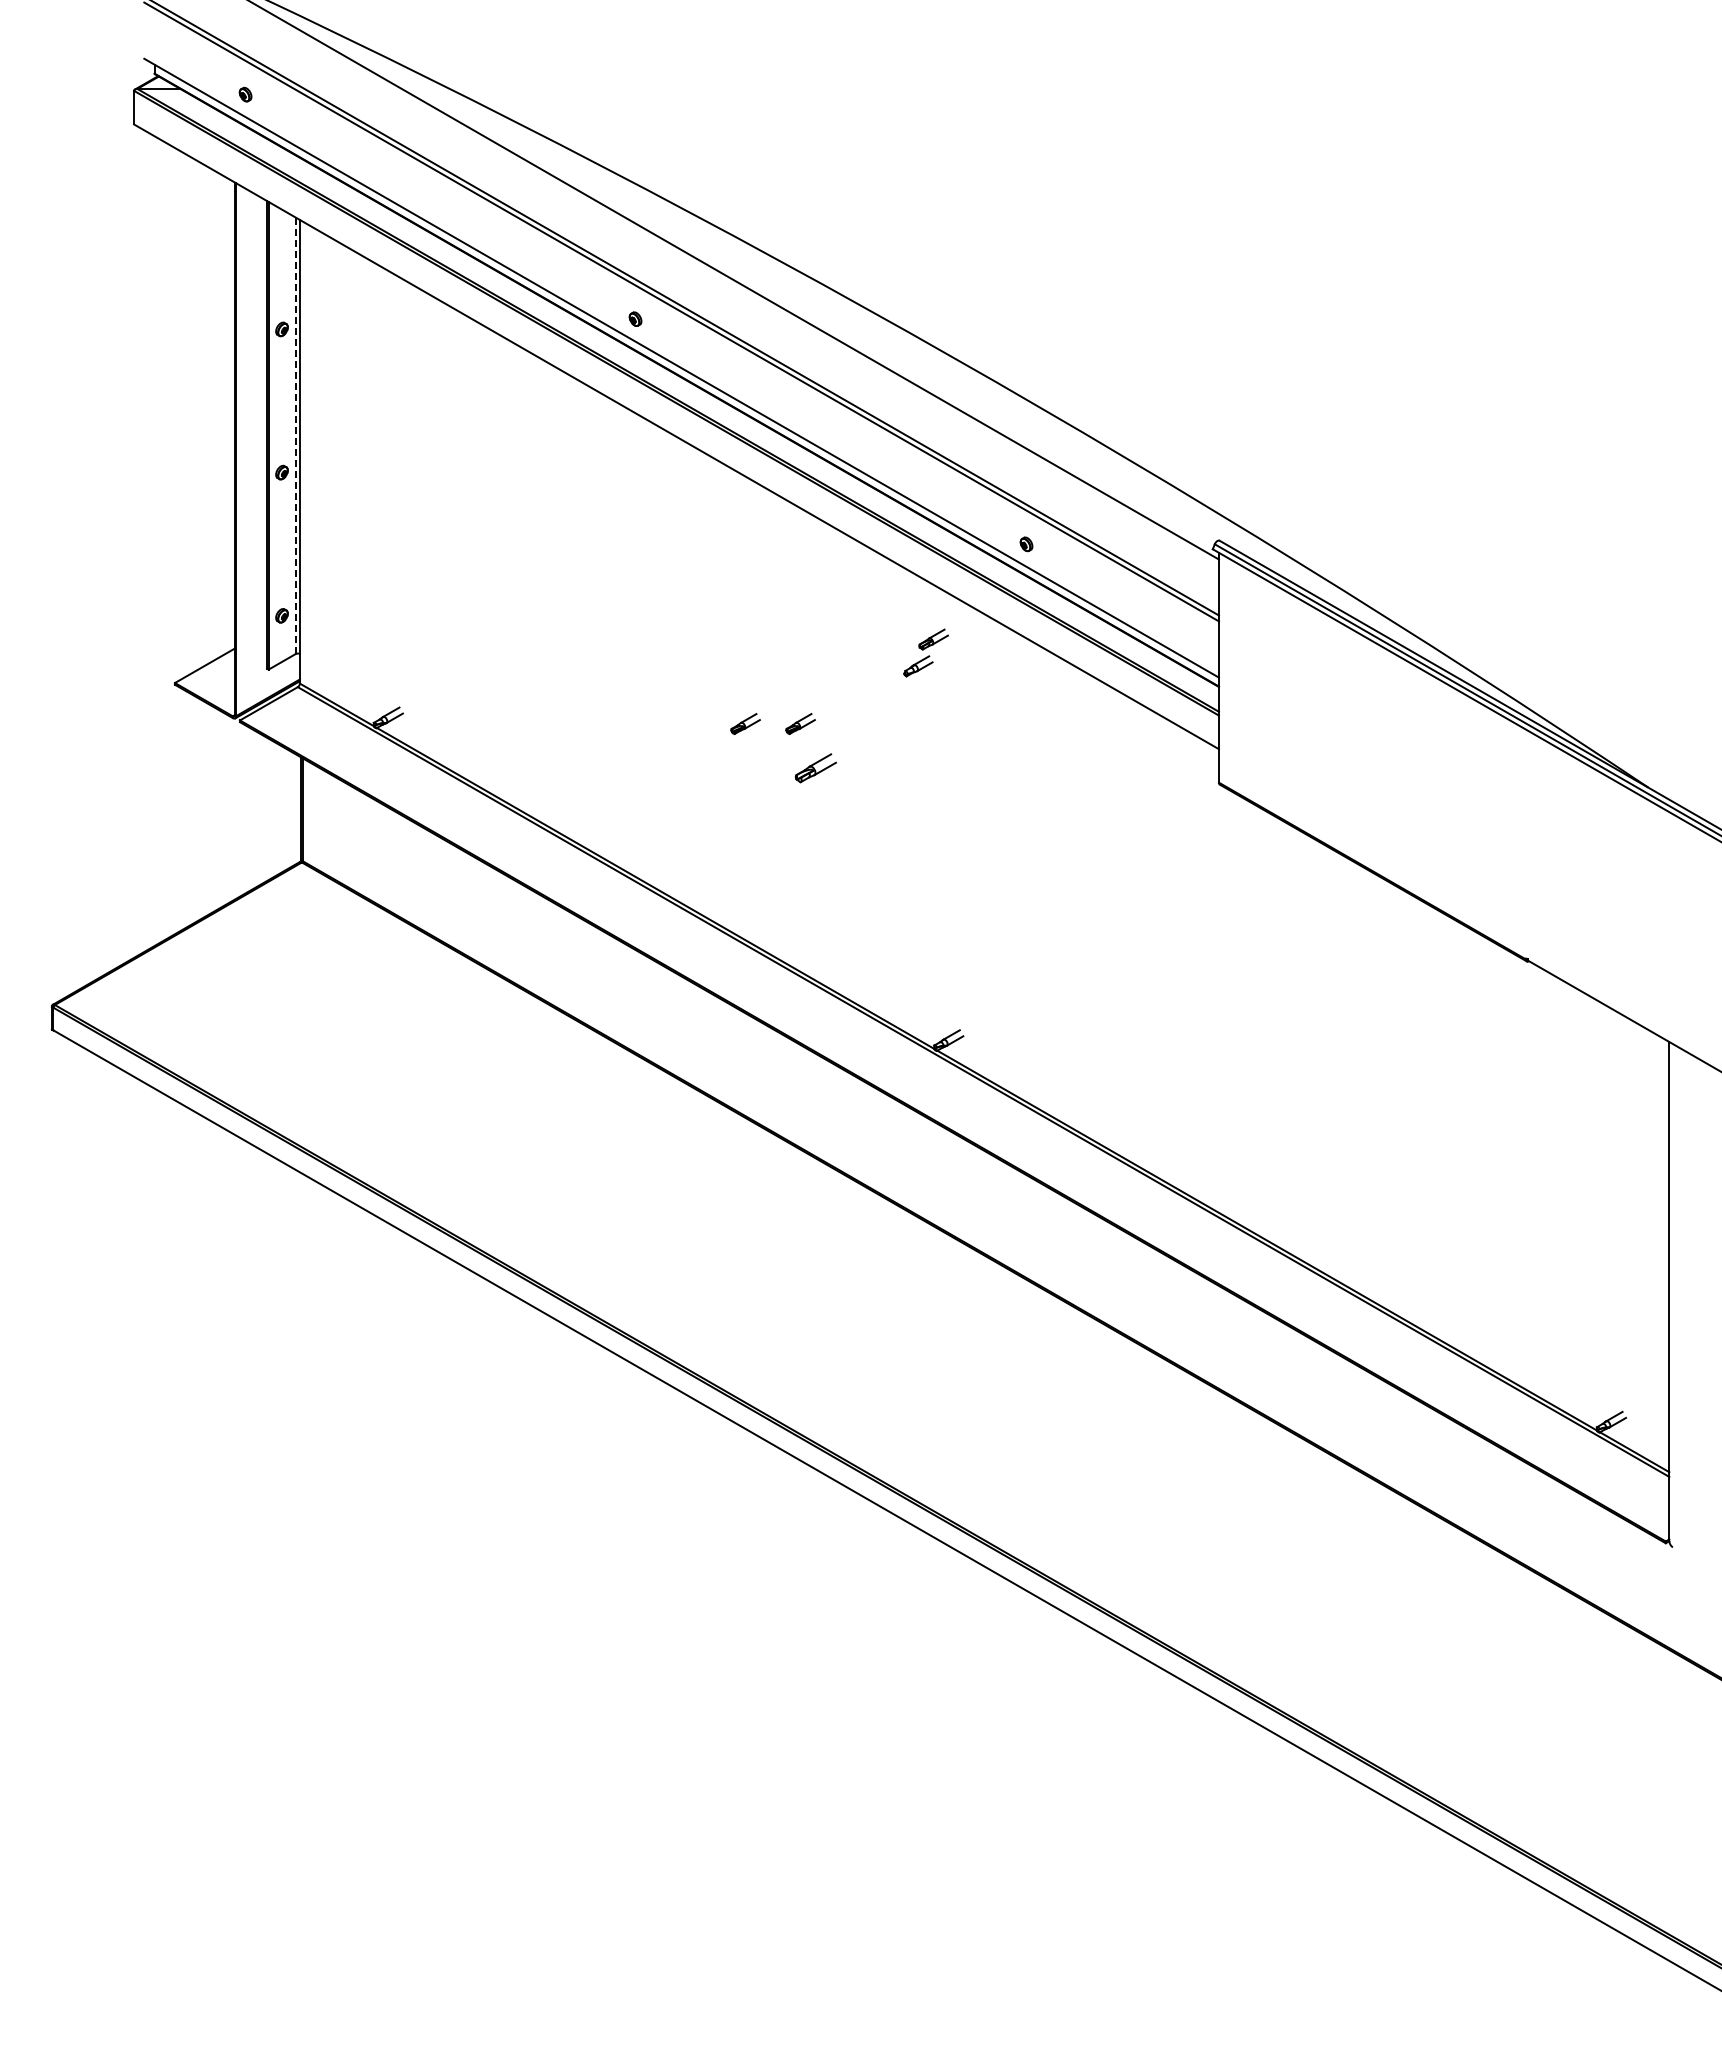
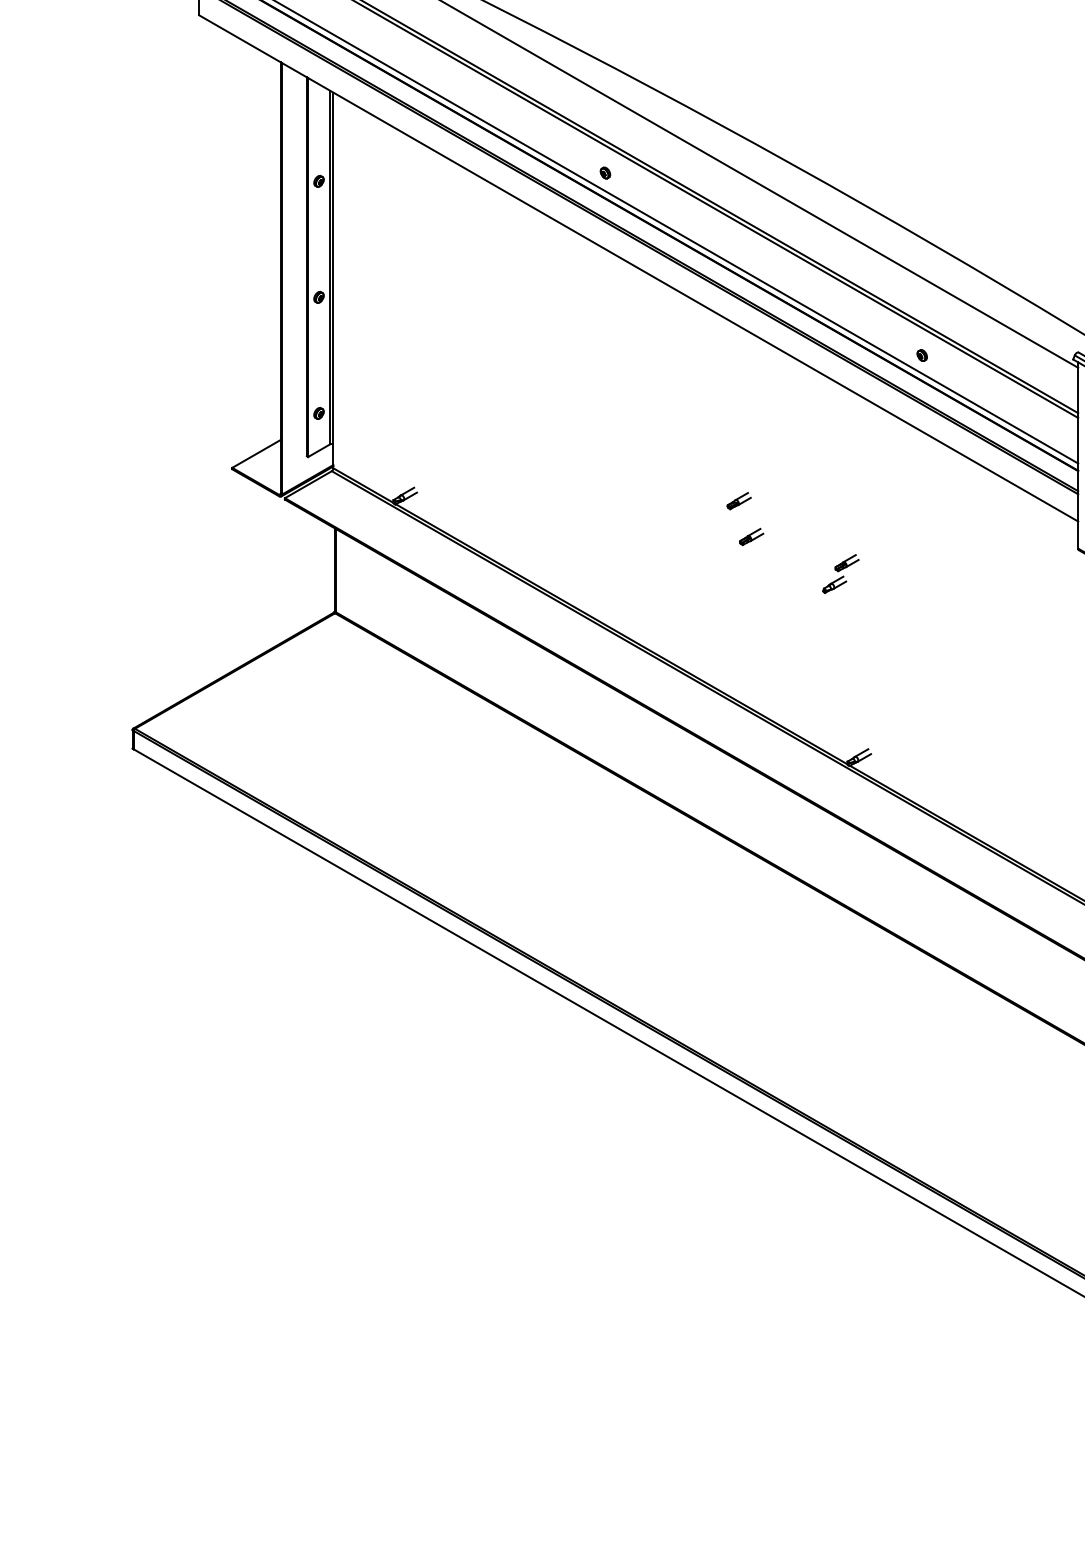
line: (295, 435) -> (329, 267), dashed -> solid
part: (925, 652) -> (840, 573), moved
part: (745, 723) -> (694, 500), removed
part: (815, 768) -> (751, 537), size x0.71

